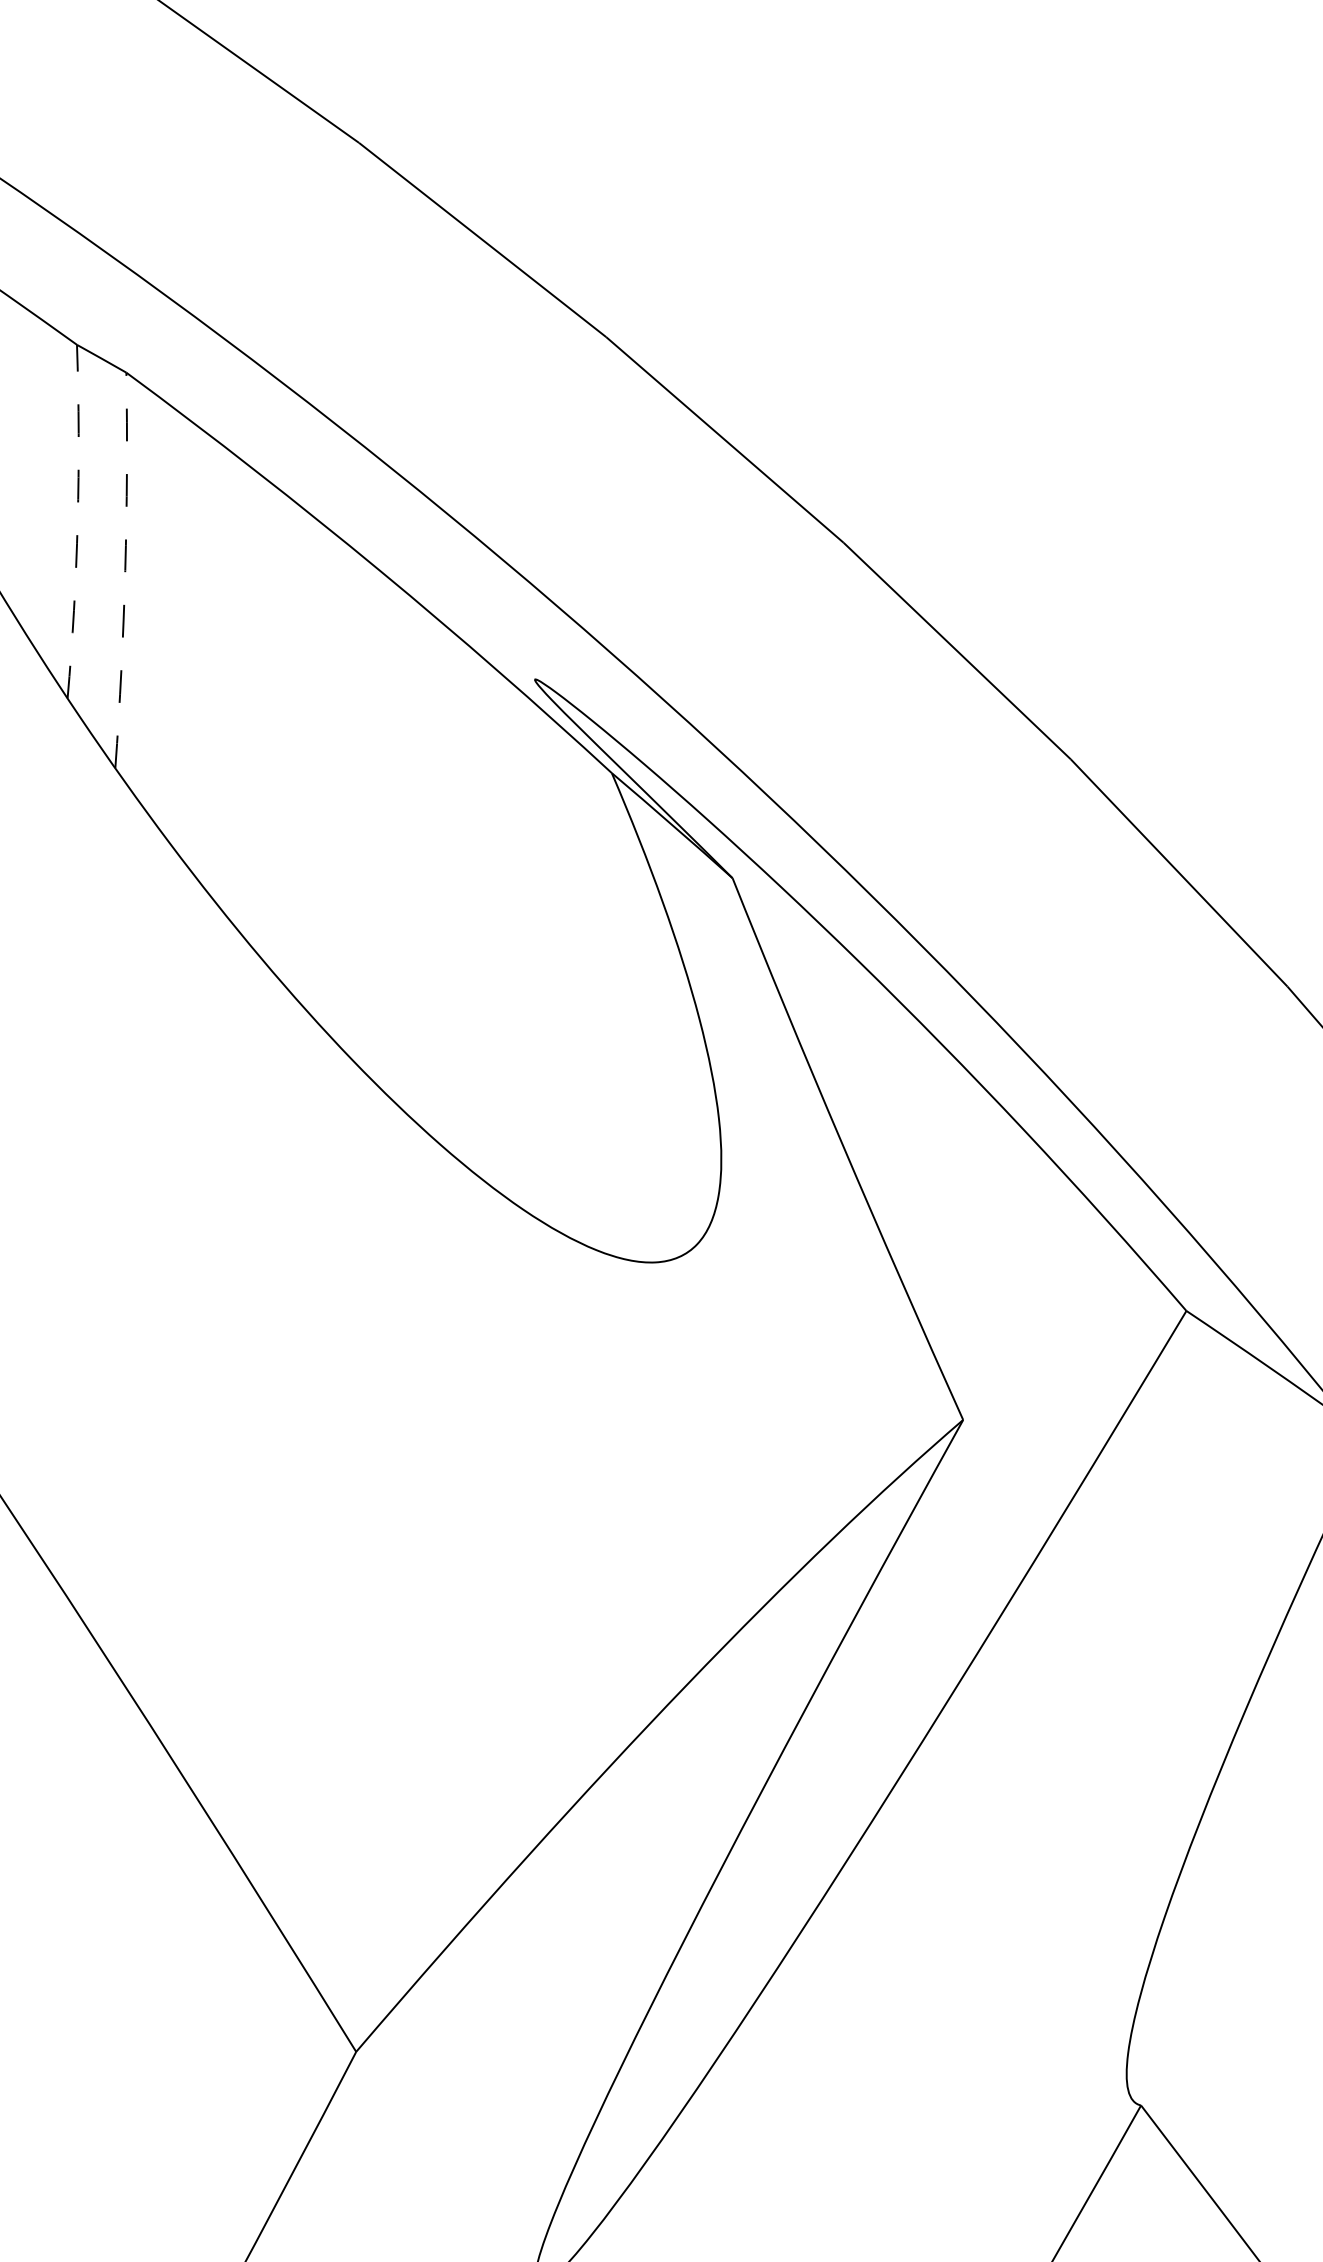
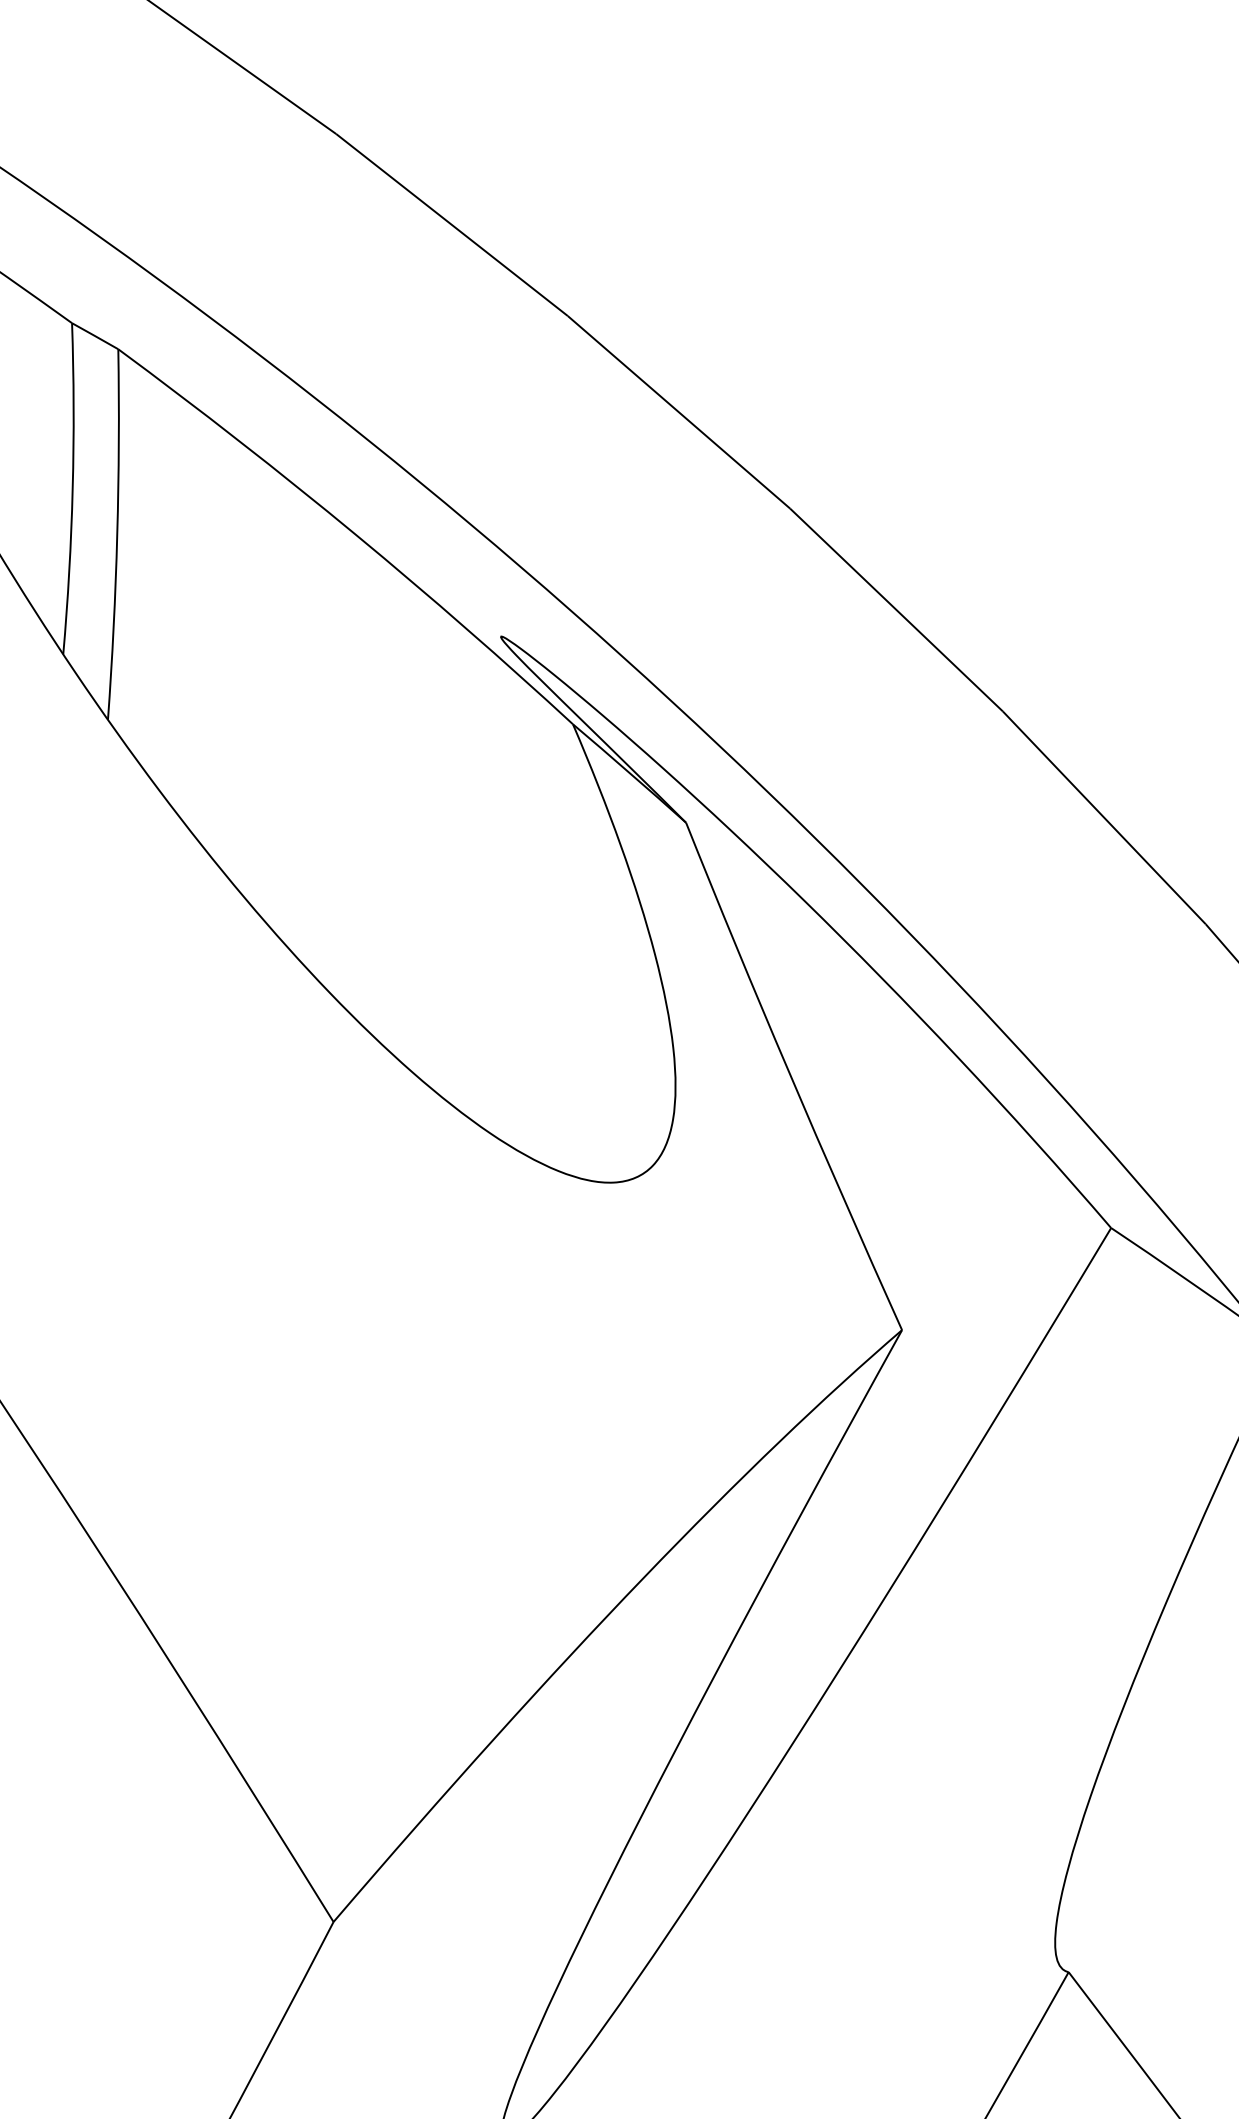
arc: (77, 521) -> (72, 488), dashed -> solid
arc: (125, 570) -> (117, 534), dashed -> solid

